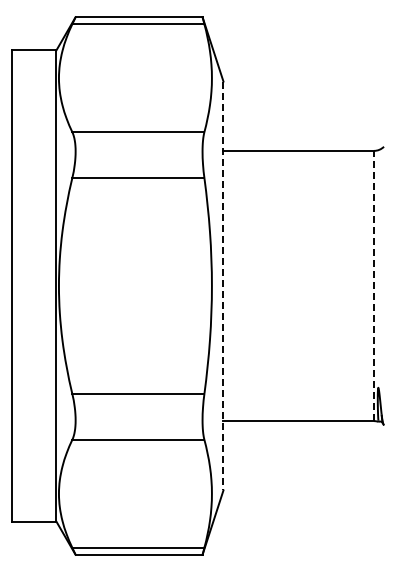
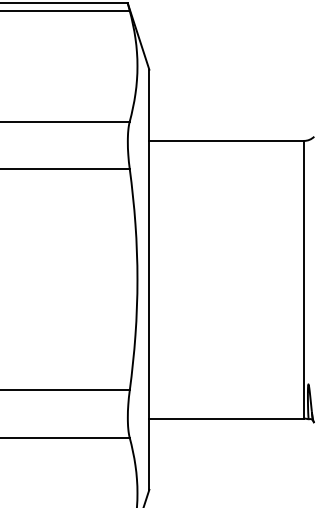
line: (373, 285) -> (303, 279), dashed -> solid
line: (223, 286) -> (149, 280), dashed -> solid

